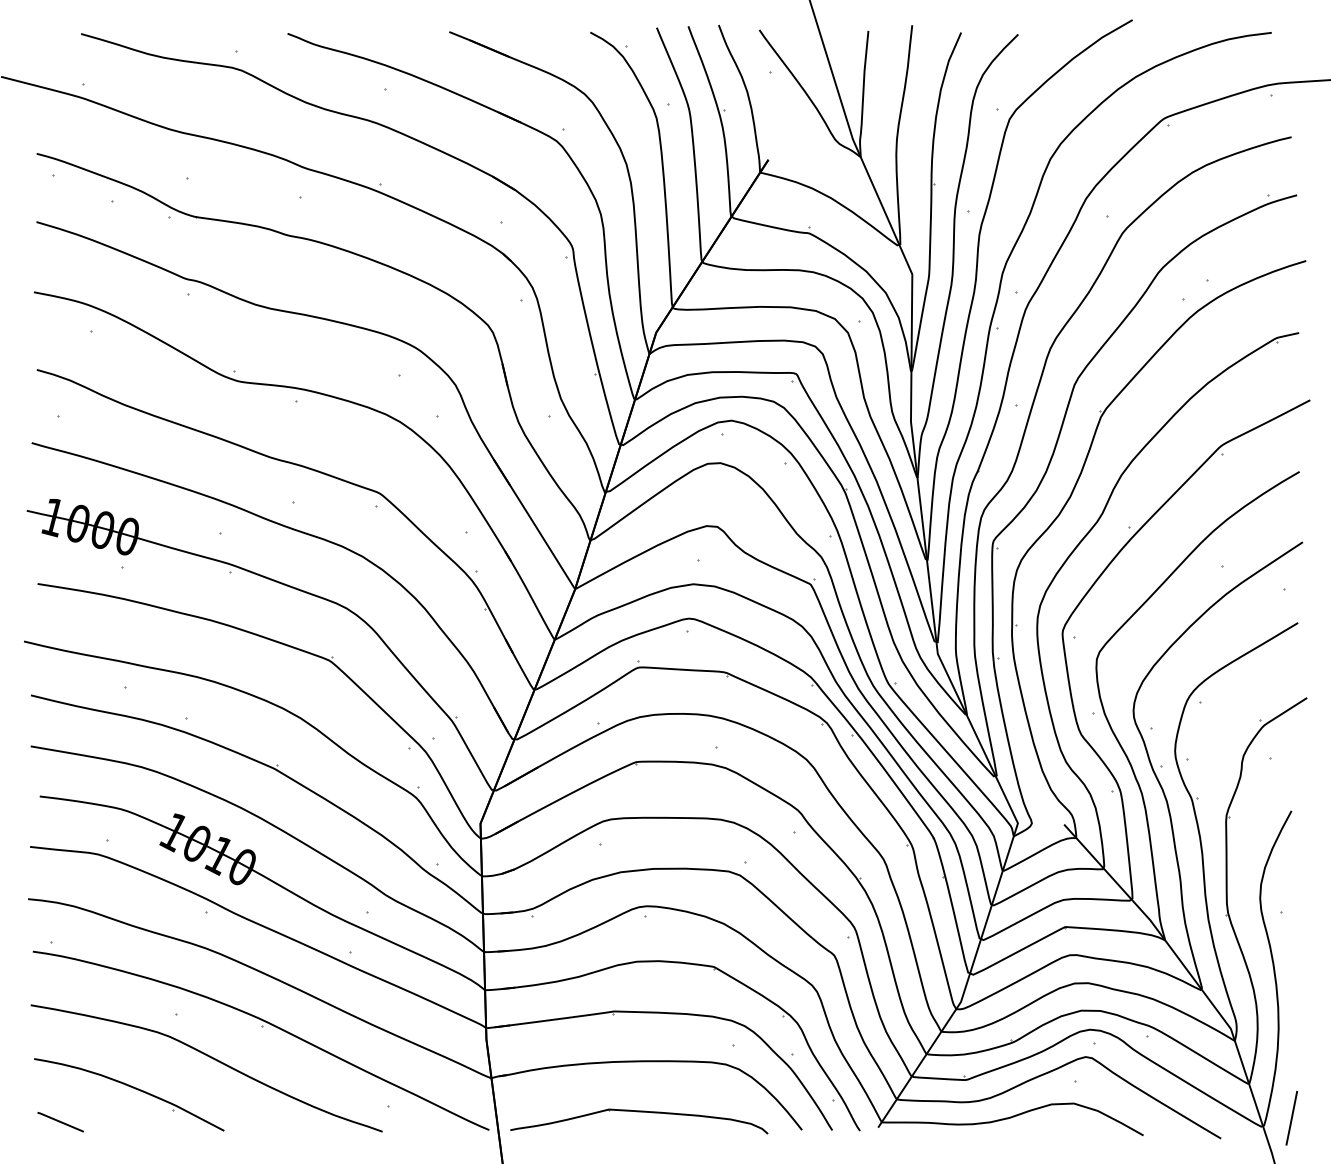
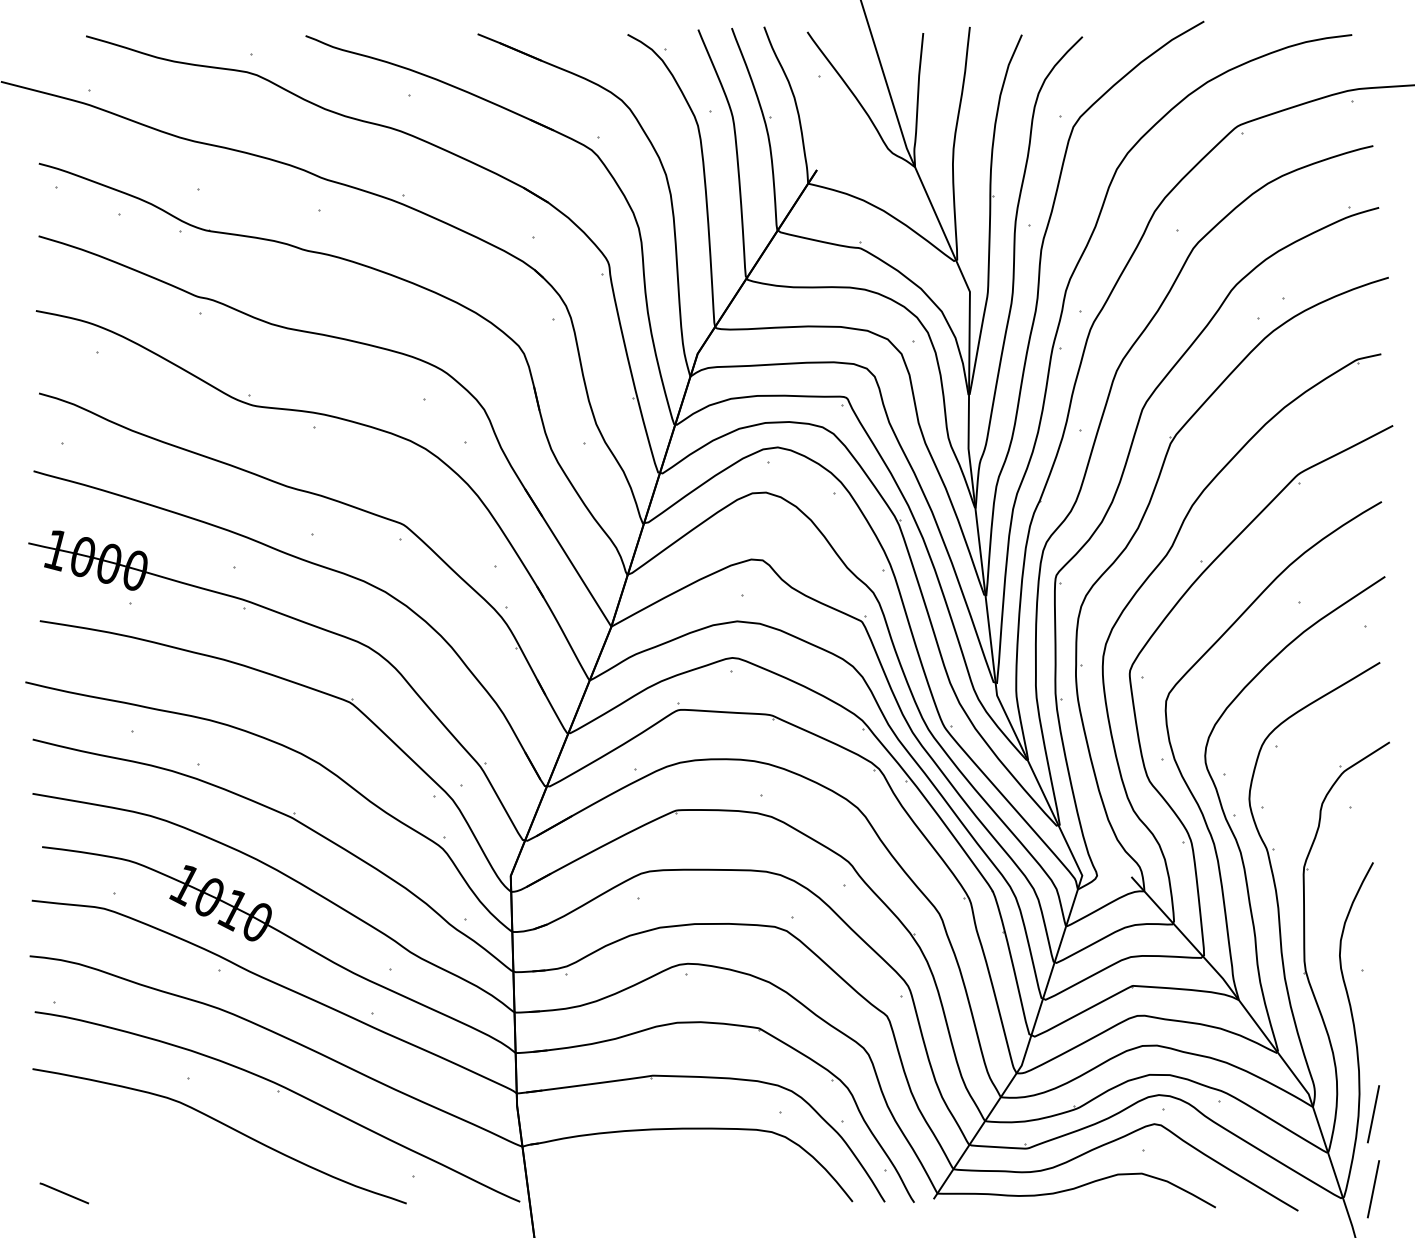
line: (1291, 1047) -> (1373, 1114), added
part: (130, 1087) -> (138, 1156), removed
part: (642, 1112) -> (683, 1183), removed

